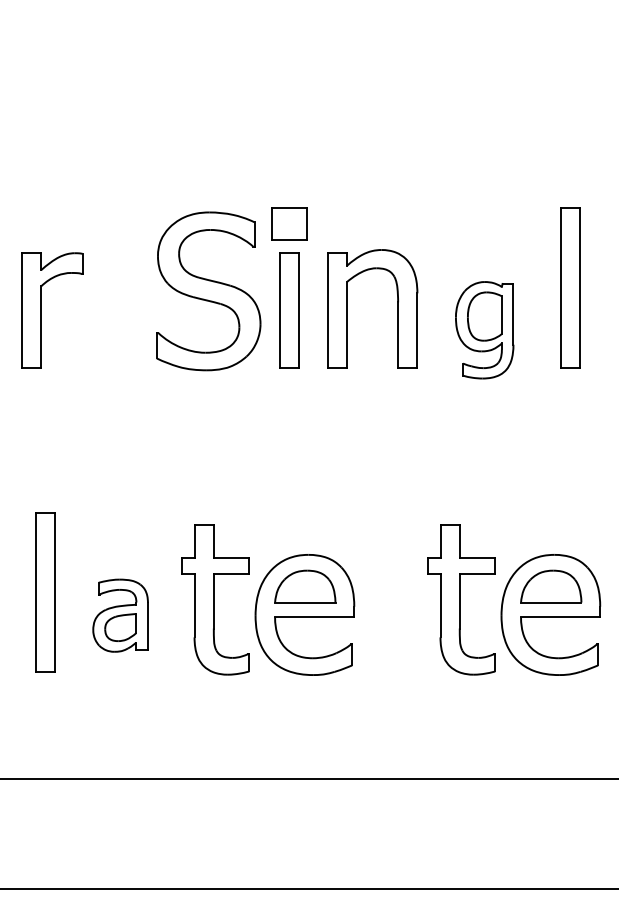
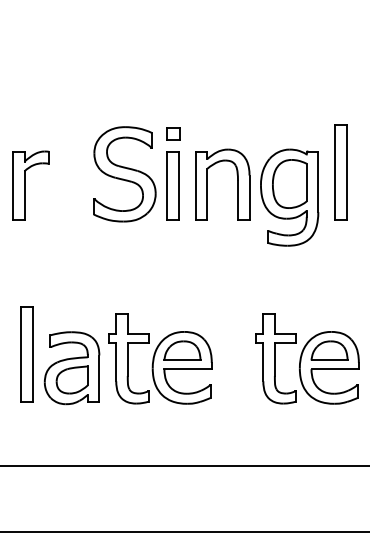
part: (290, 223) -> (173, 133), size x0.62
part: (484, 330) -> (289, 197), size x1.67
part: (119, 616) -> (71, 368), size x1.67

